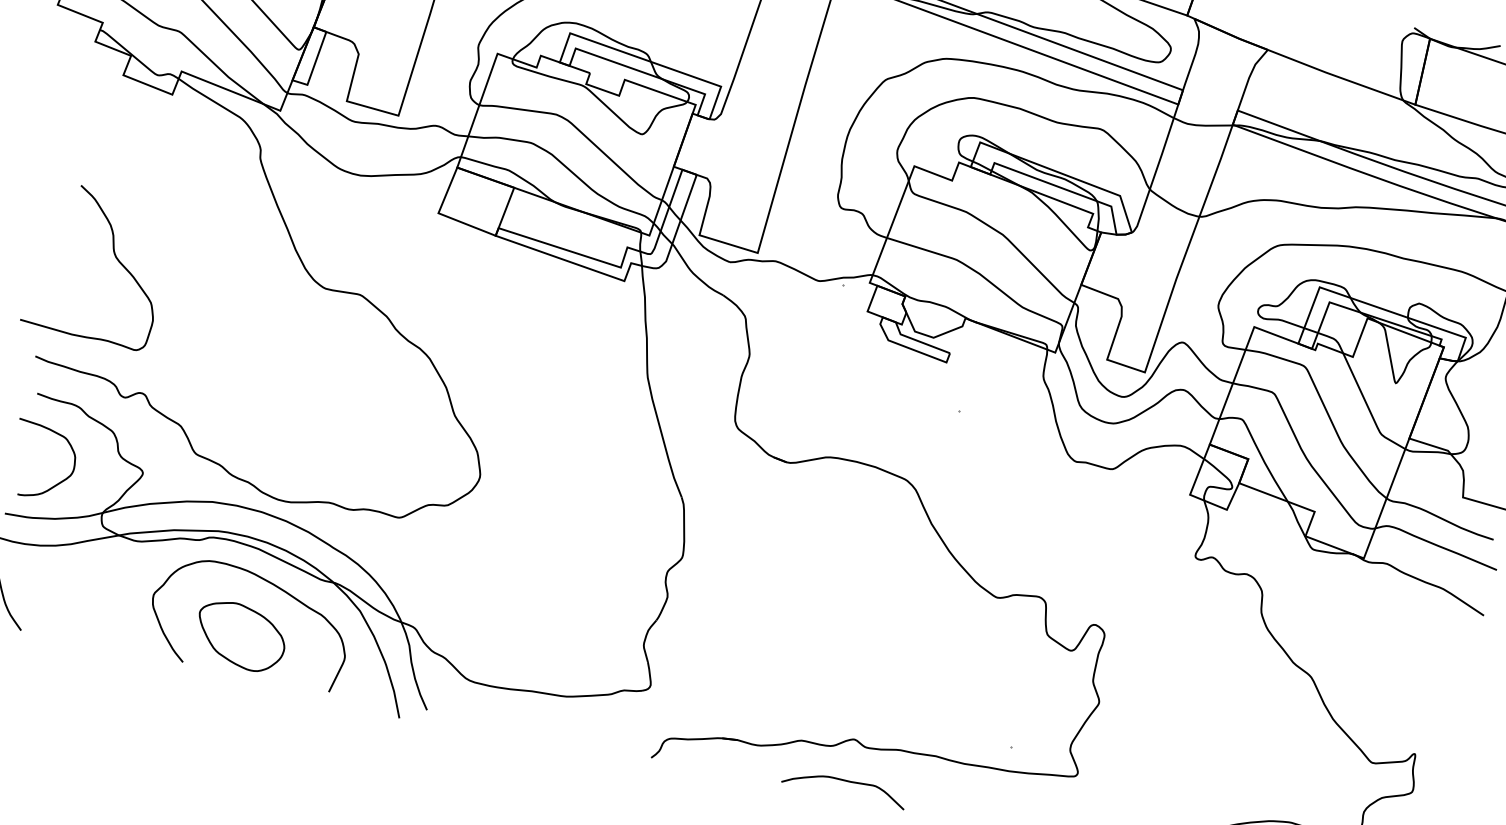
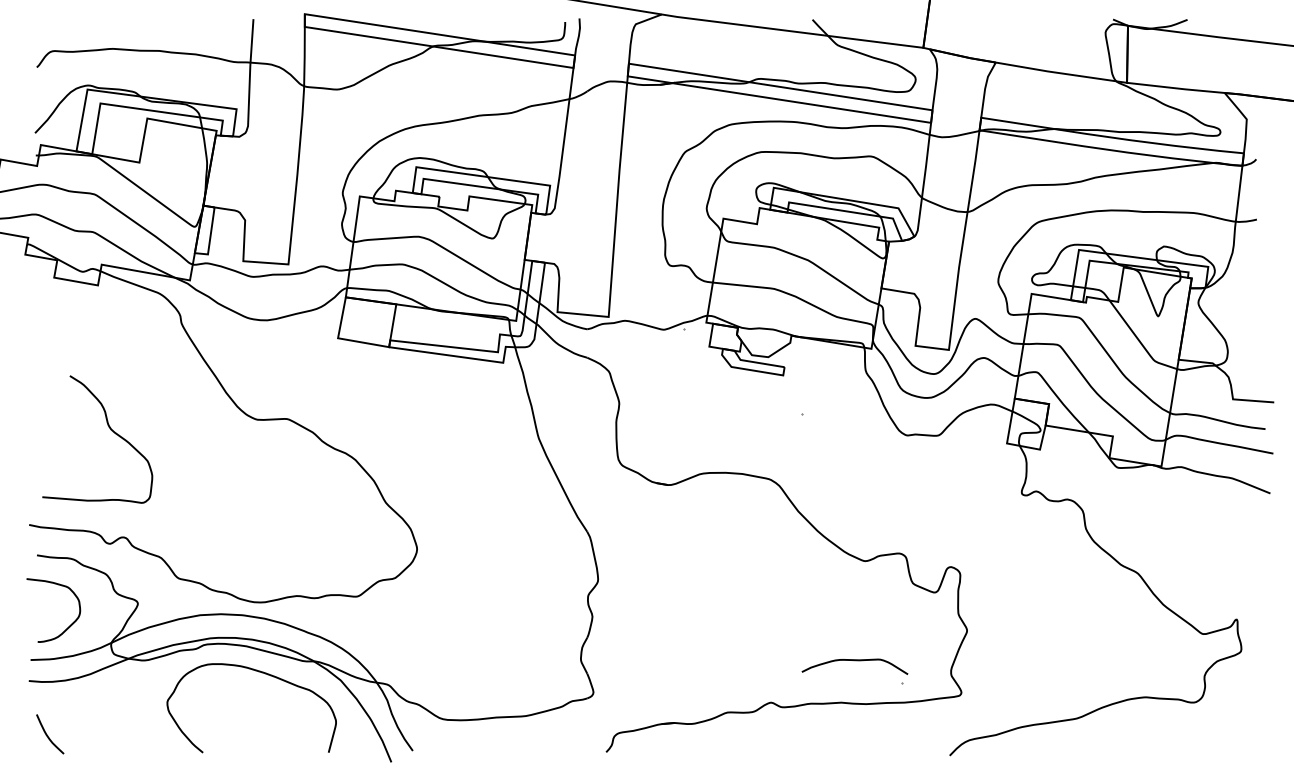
curve: (115, 258) -> (110, 430), moved
part: (240, 636) -> (246, 721), removed
curve: (844, 782) -> (854, 661), moved

